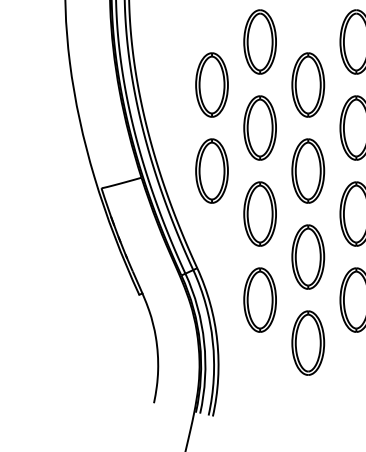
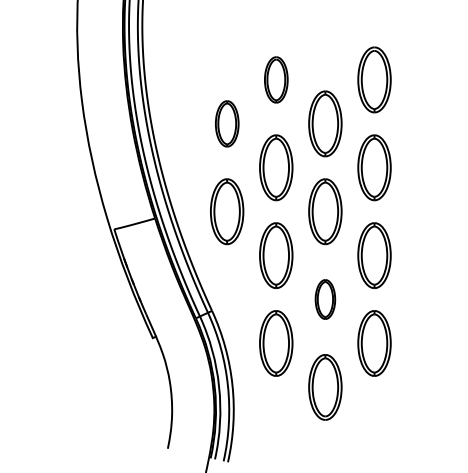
part: (260, 41) -> (276, 79), size x0.7
part: (212, 84) -> (227, 123), size x0.7
part: (308, 257) -> (325, 299), size x0.6

